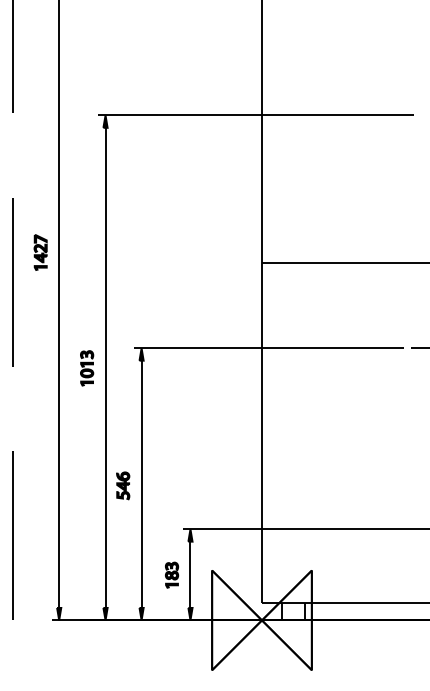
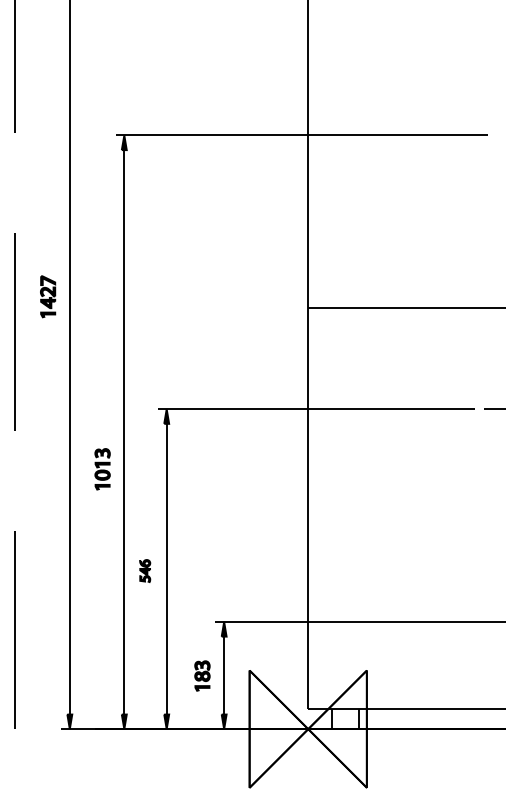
part: (87, 368) -> (103, 469), moved
part: (123, 485) -> (145, 570), size x0.7

